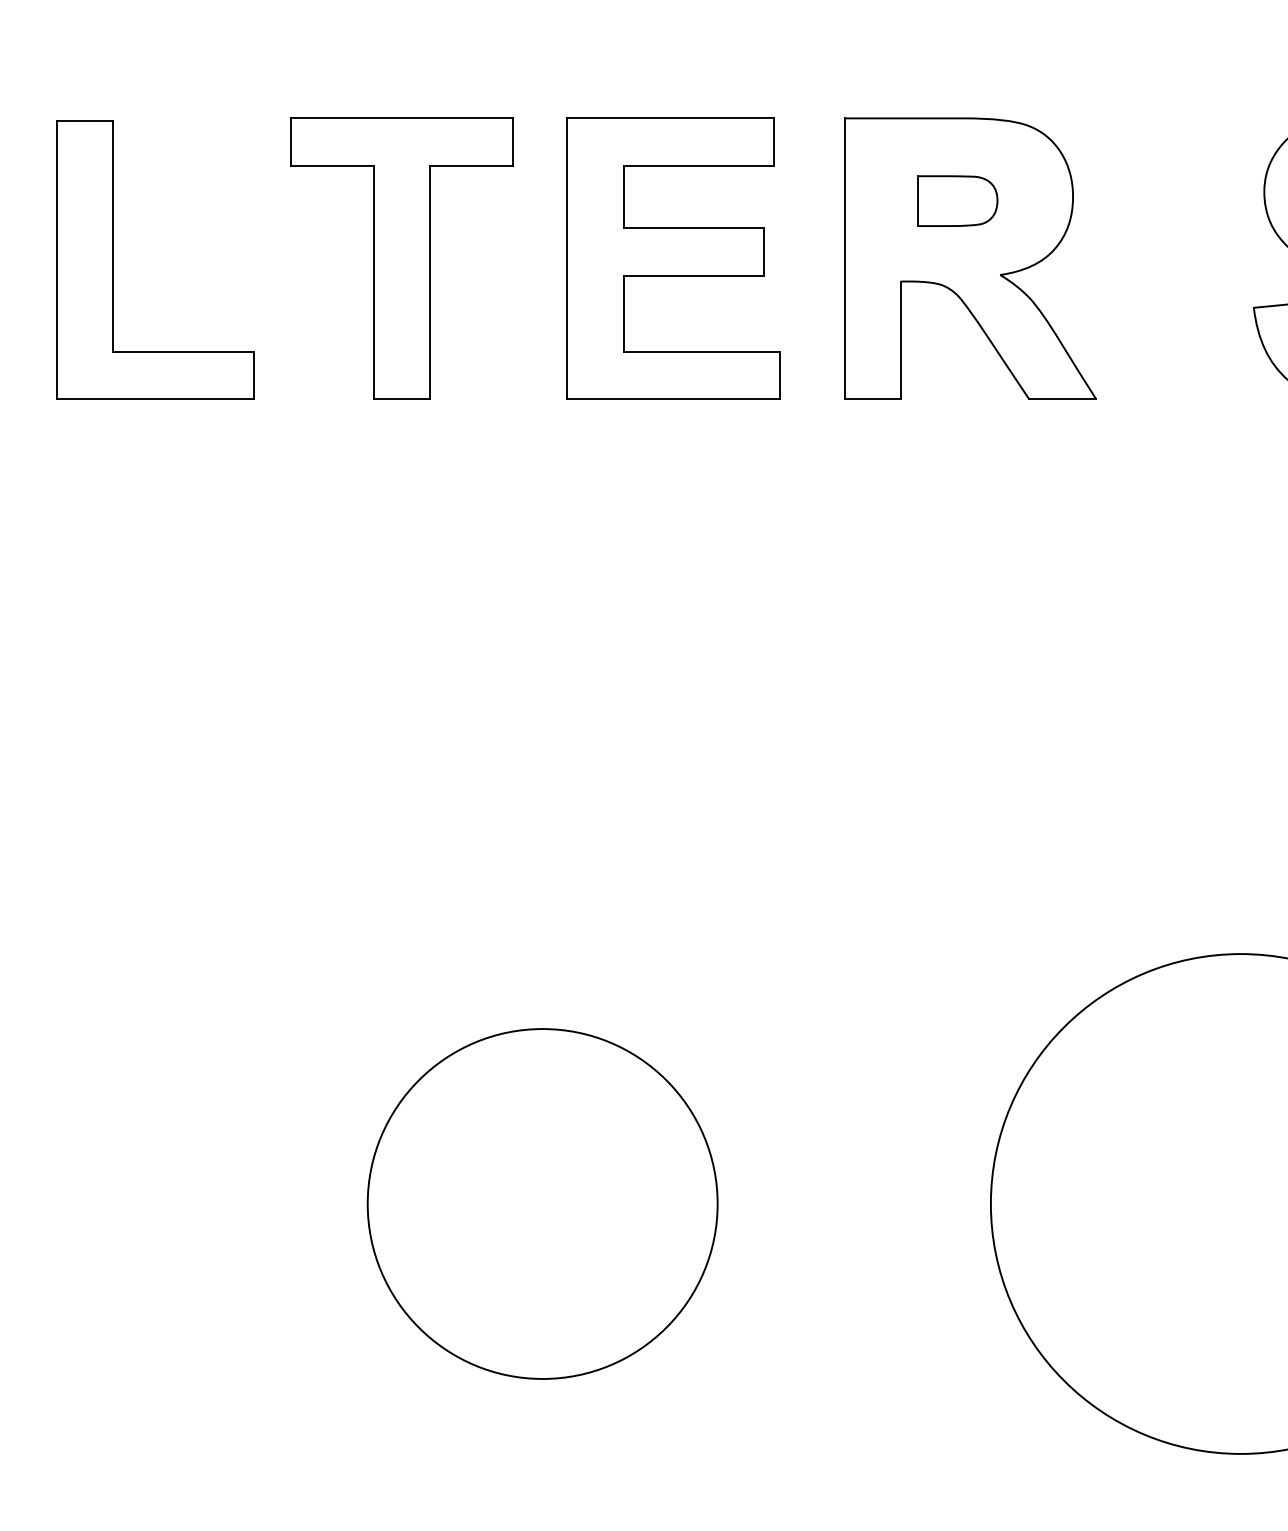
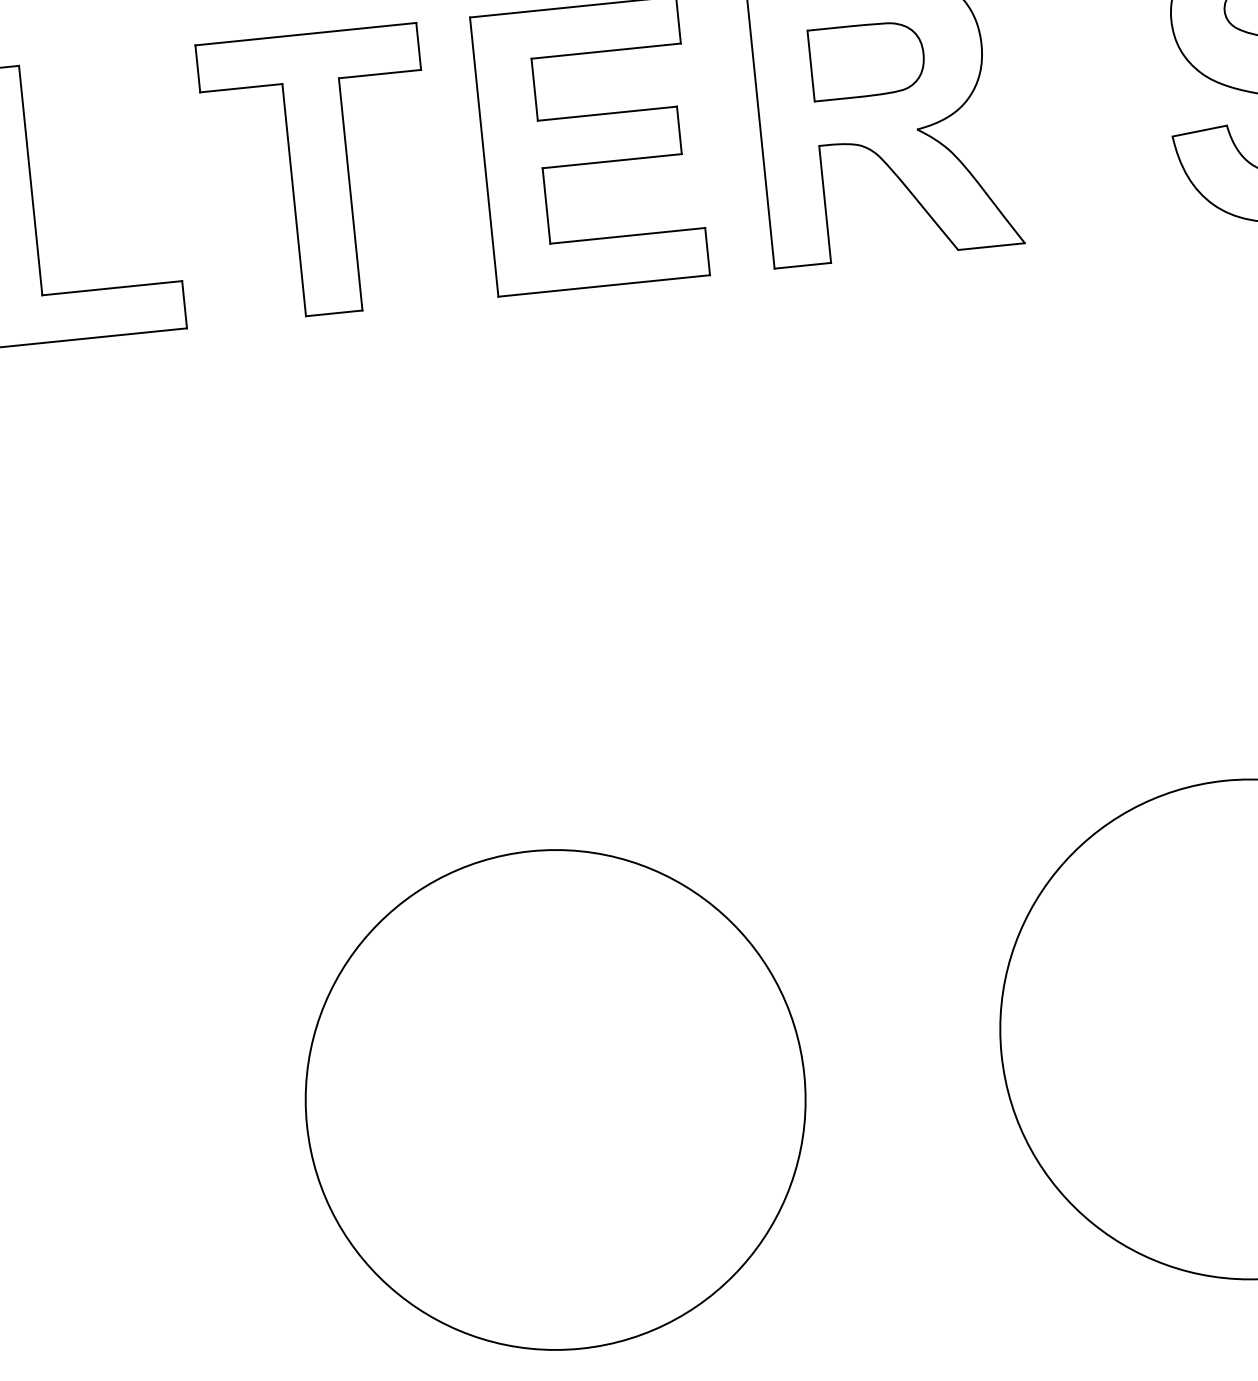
part: (957, 200) -> (866, 59), size x1.43
circle: (542, 1203) -> (555, 1099), size x1.43

